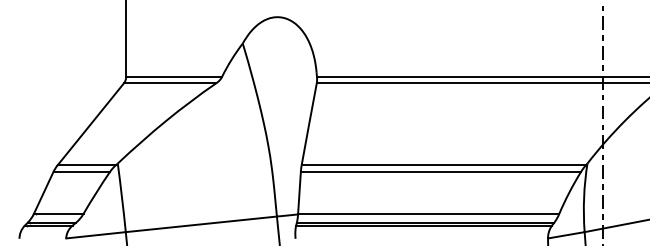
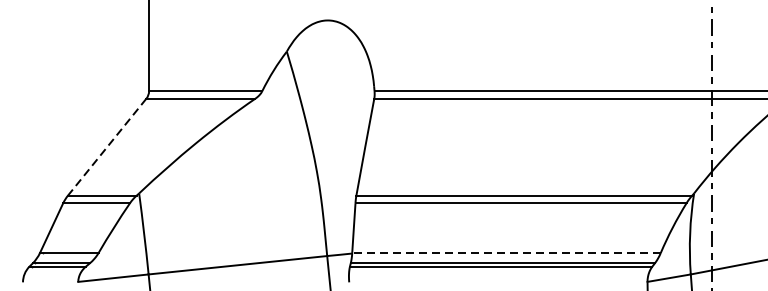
line: (90, 124) -> (106, 147), solid -> dashed
line: (428, 213) -> (506, 252), solid -> dashed

